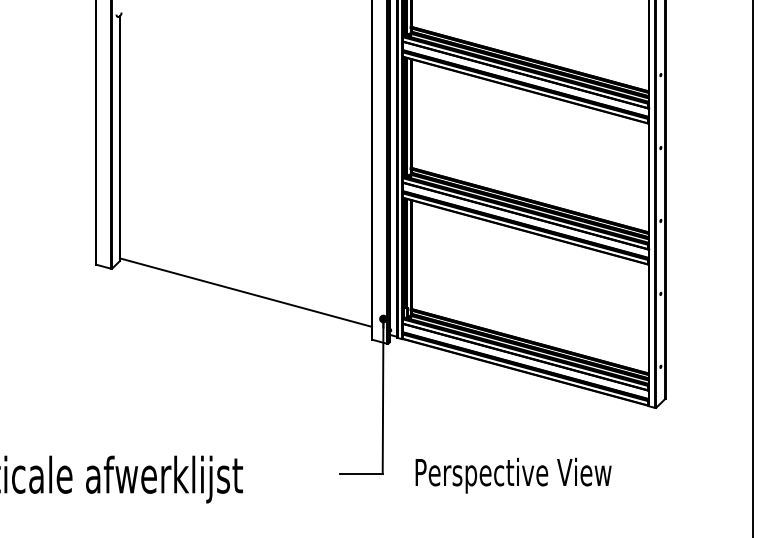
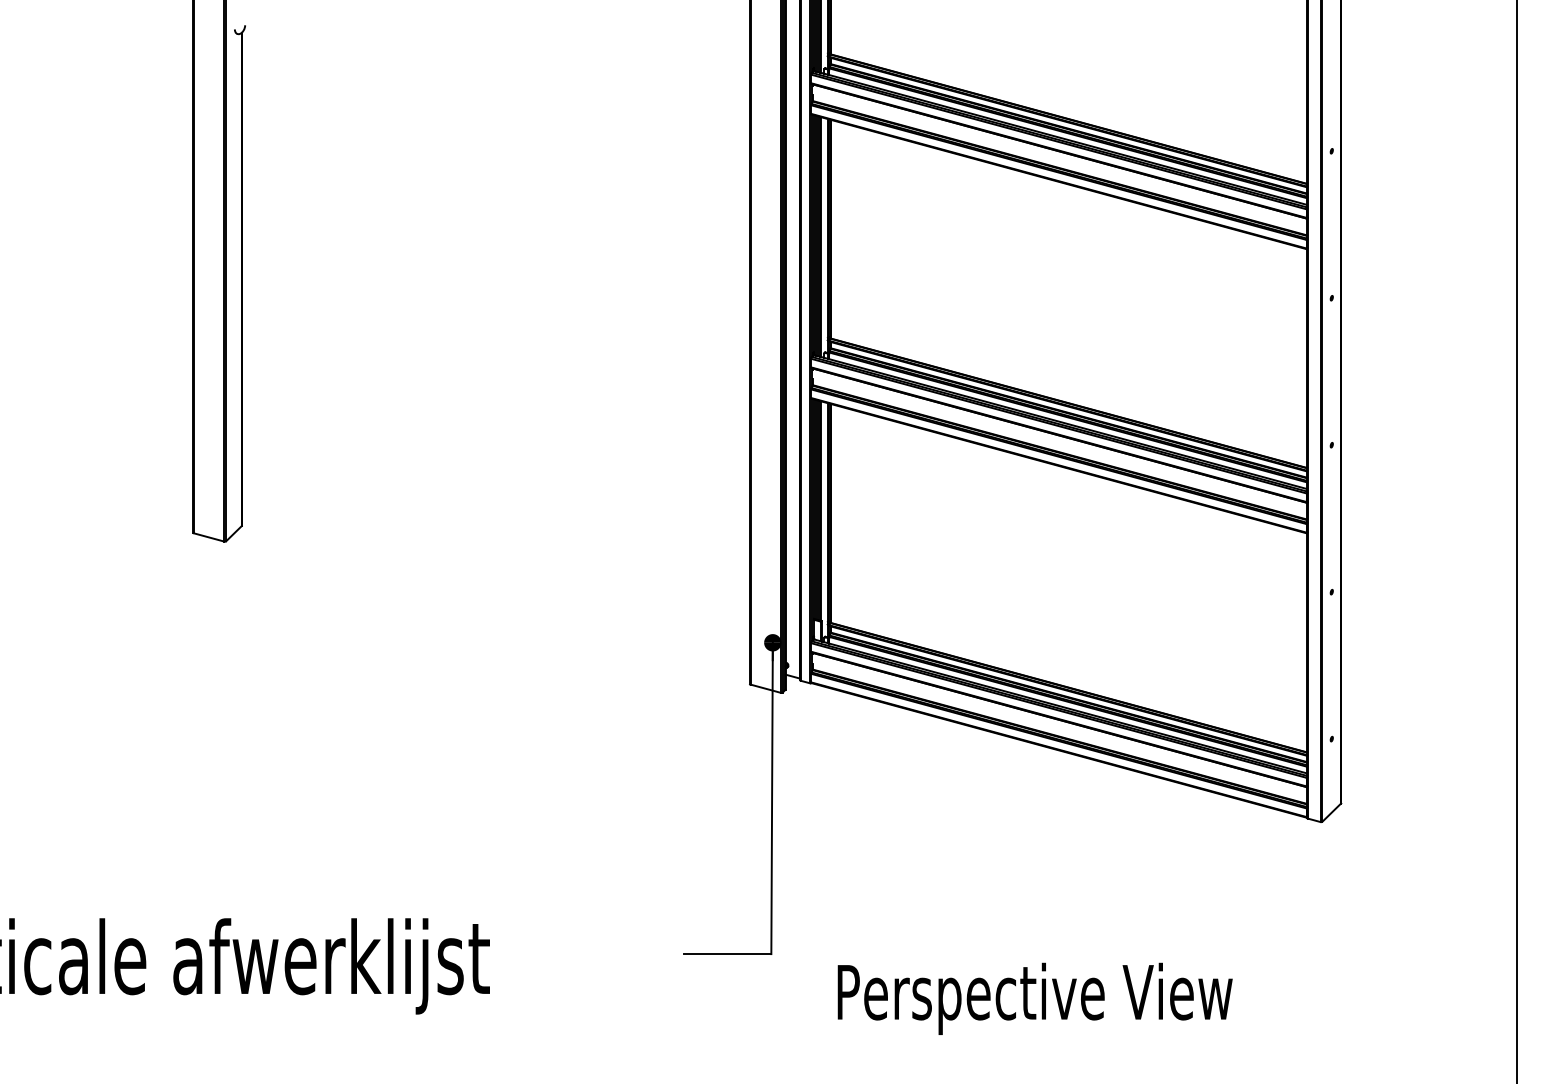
line: (245, 292) -> (494, 589), removed
text: (513, 475) -> (1034, 998), moved

